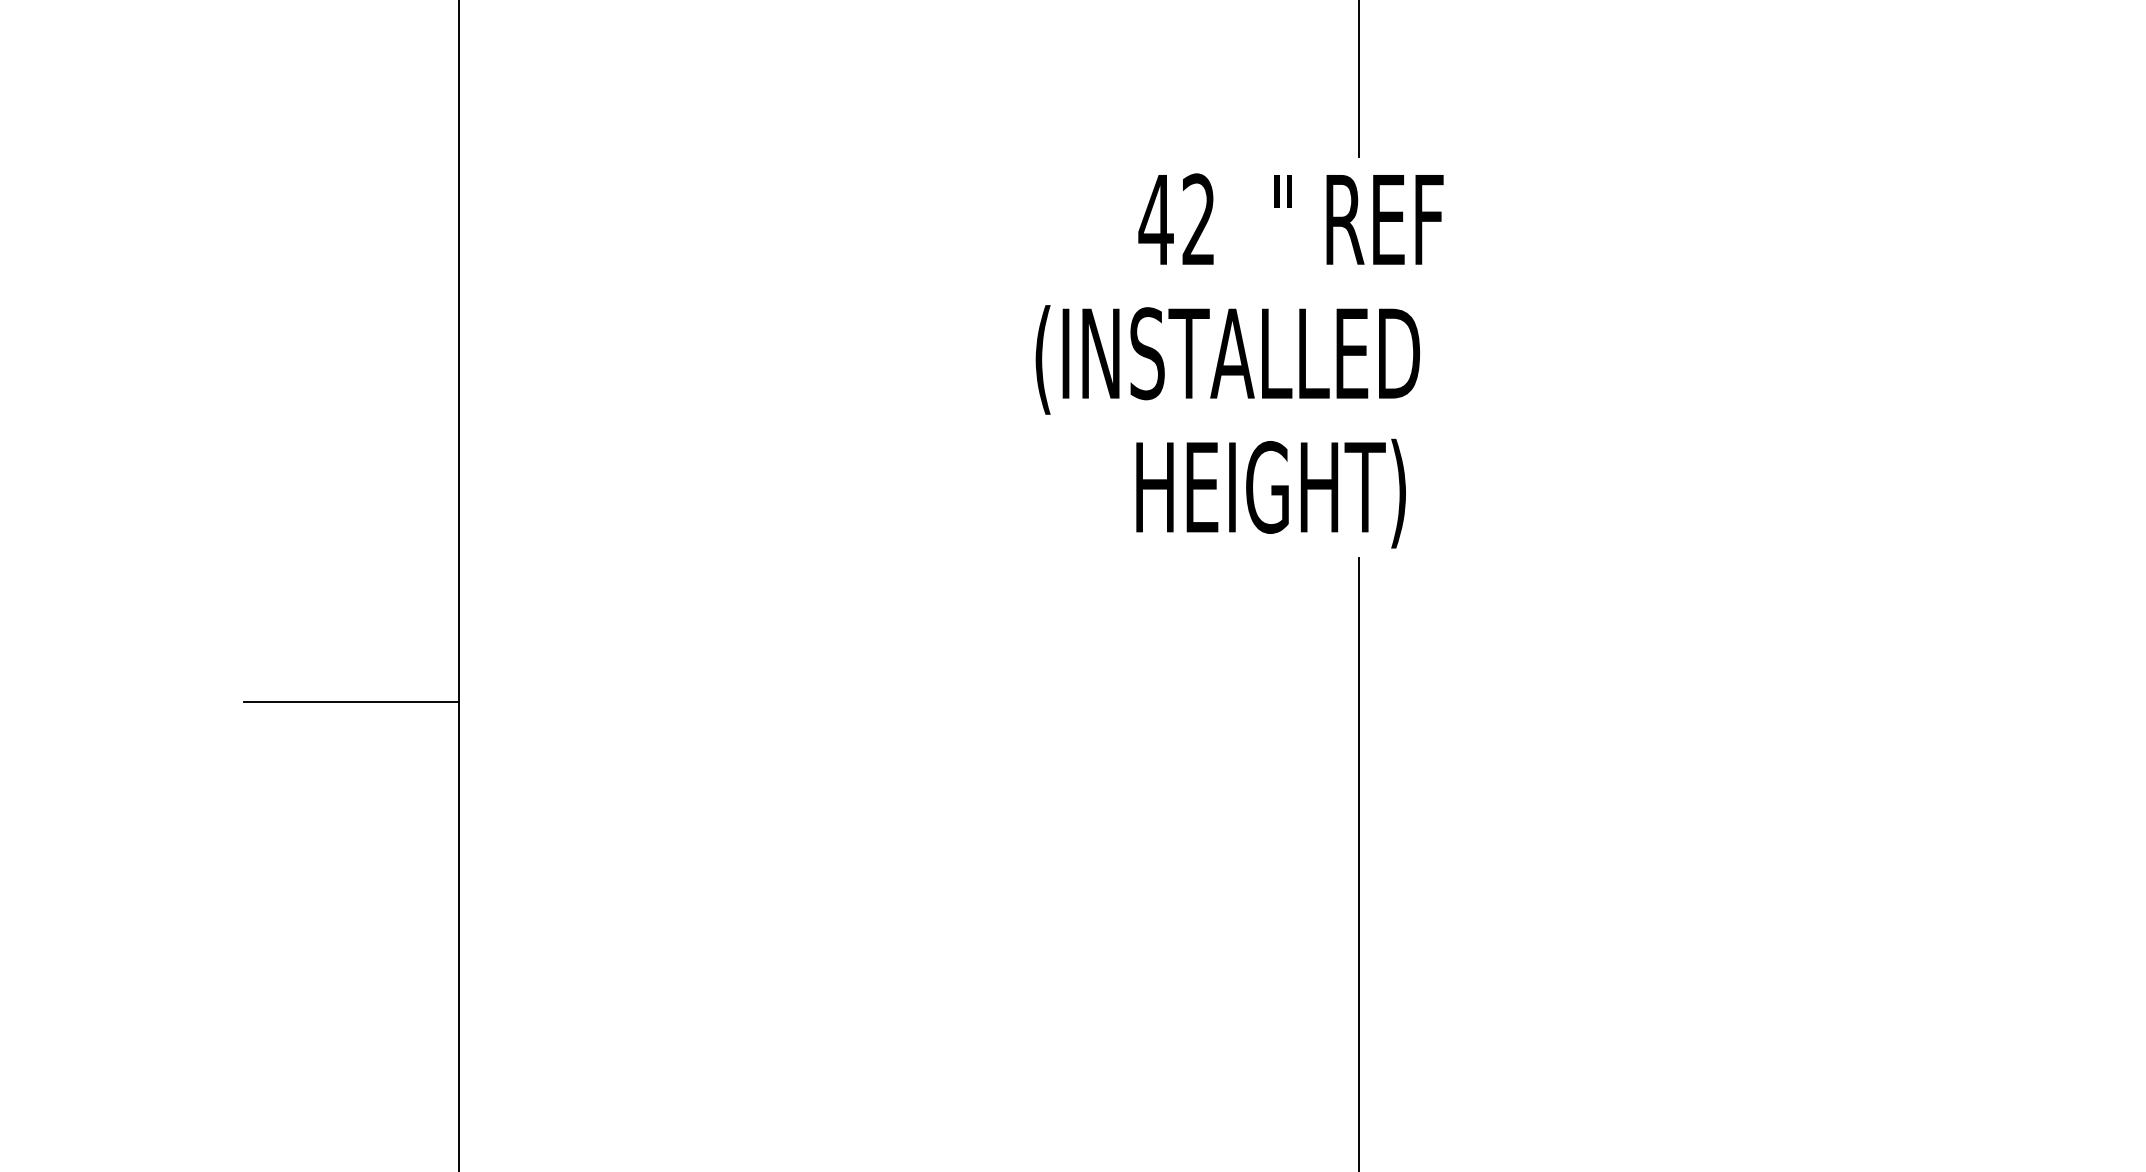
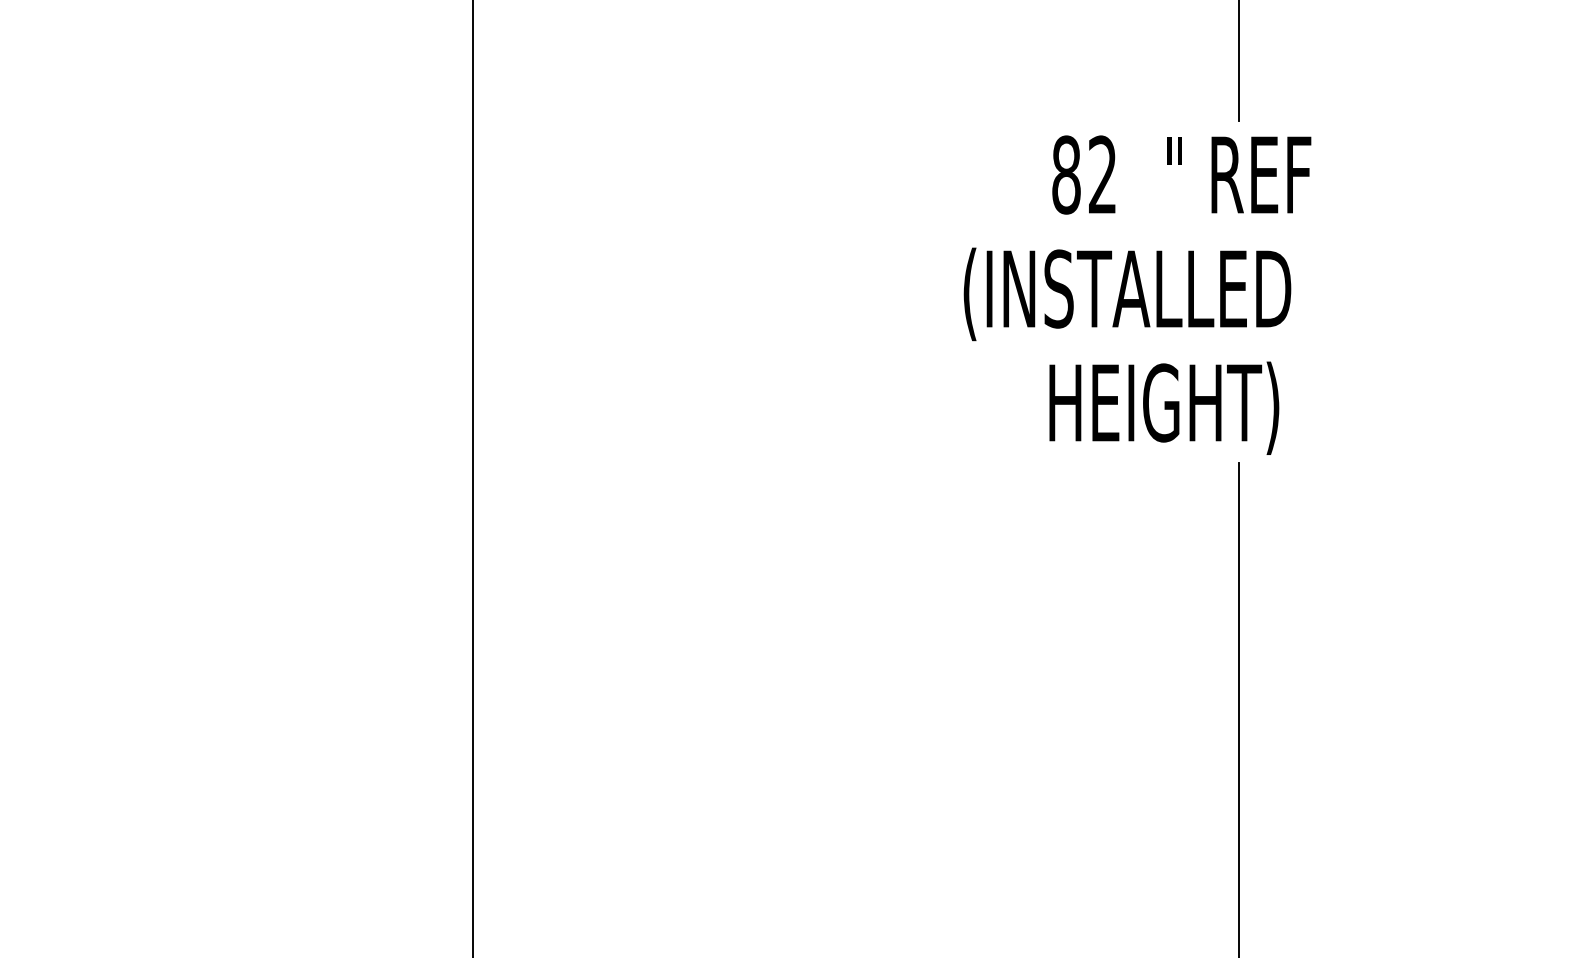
text: (1155, 219) -> (1065, 174), 42 -> 82
line: (351, 701) -> (380, 585), removed

